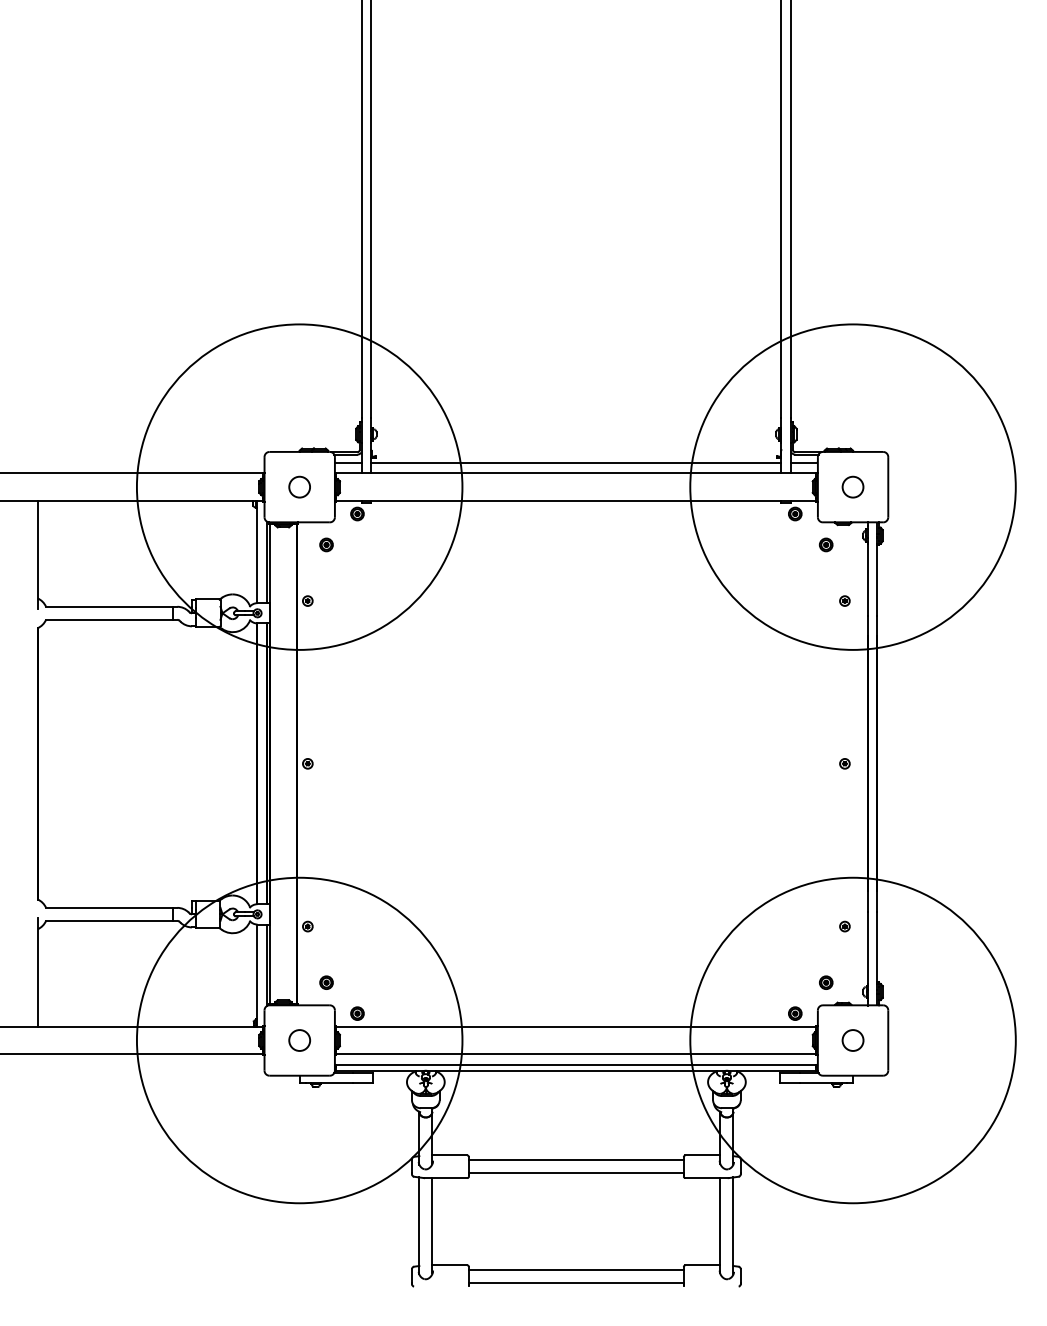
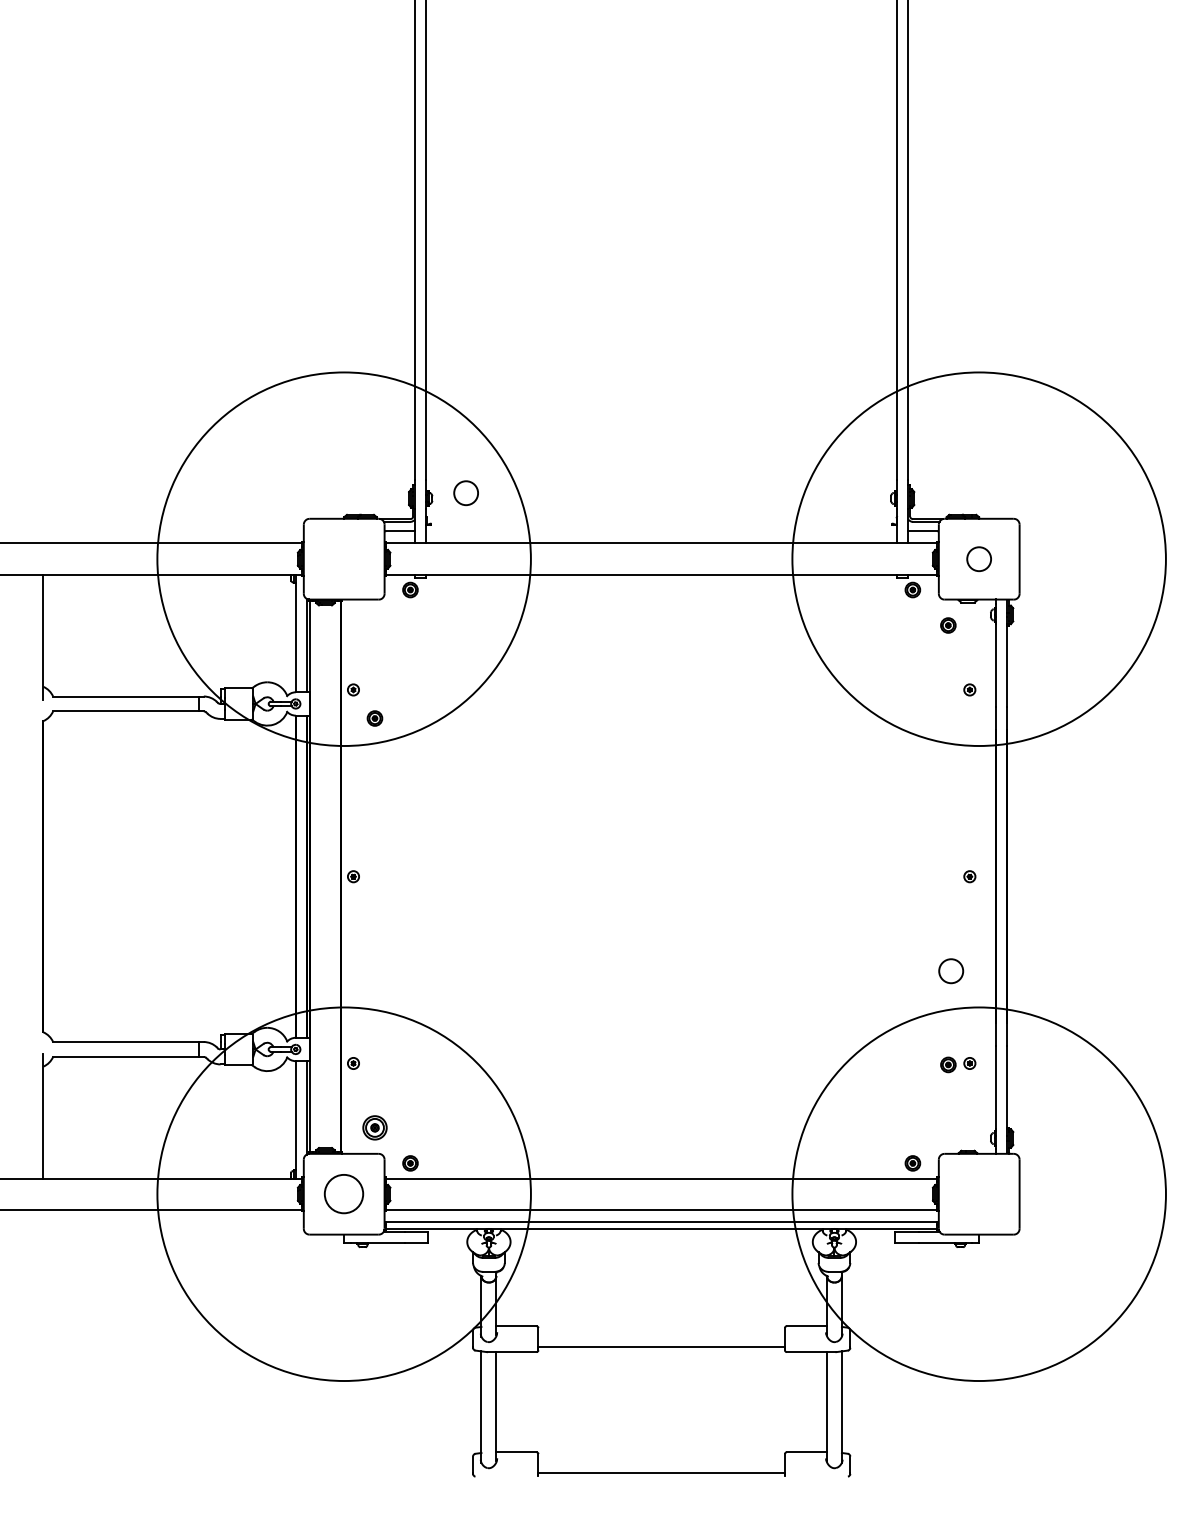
line: (576, 463) -> (661, 531), removed
circle: (299, 487) -> (465, 493), moved
part: (326, 544) -> (374, 718), moved
part: (326, 982) -> (374, 1127), size x1.6
part: (826, 982) -> (948, 1064), moved
circle: (299, 1040) -> (344, 1194), size x1.6
circle: (853, 1040) -> (951, 971), moved
line: (576, 1160) -> (661, 1331), removed
line: (576, 1269) -> (661, 1457), removed

